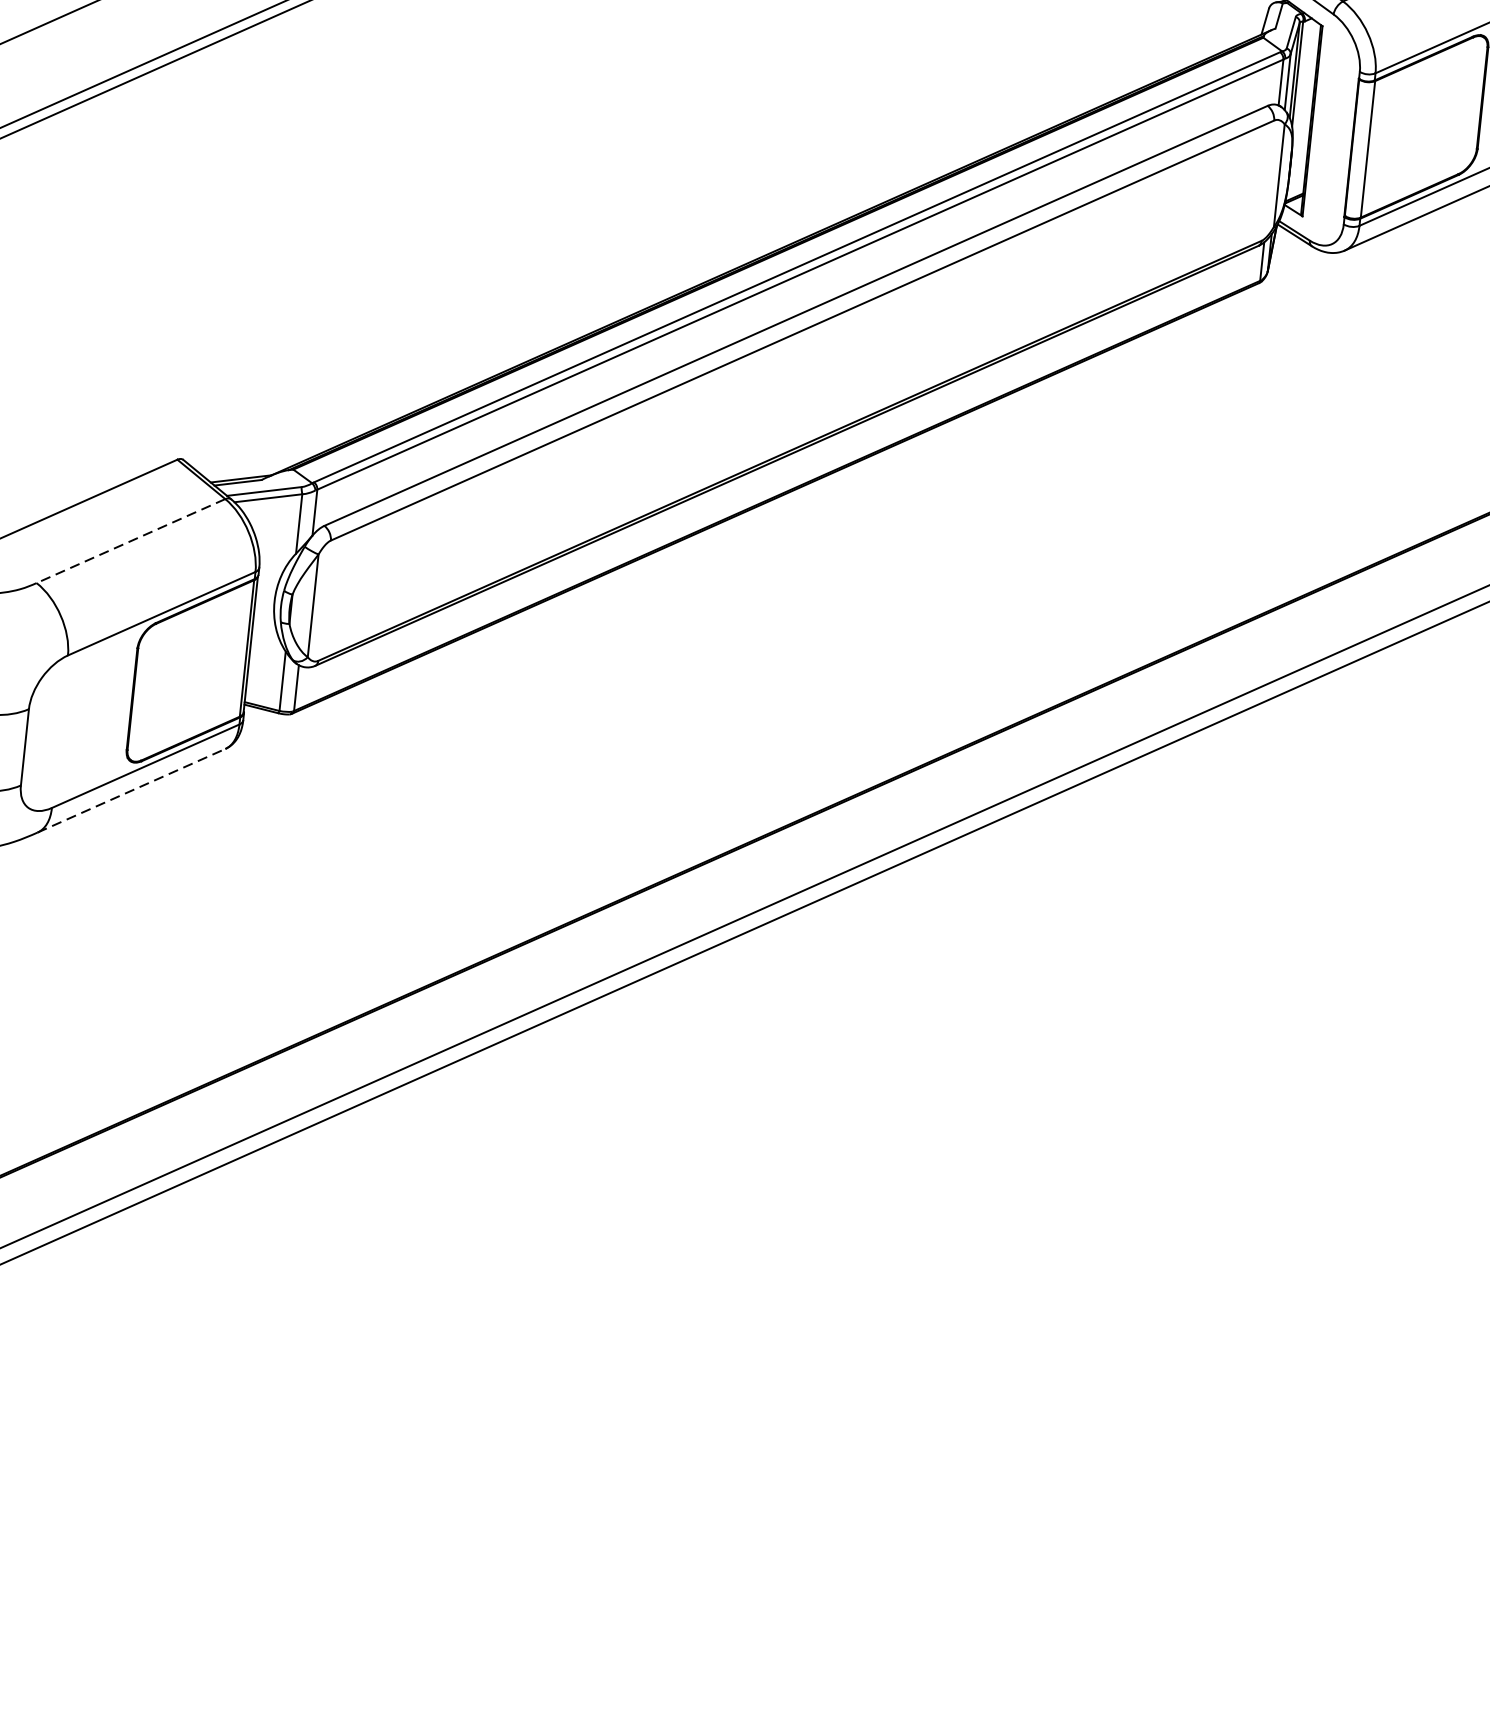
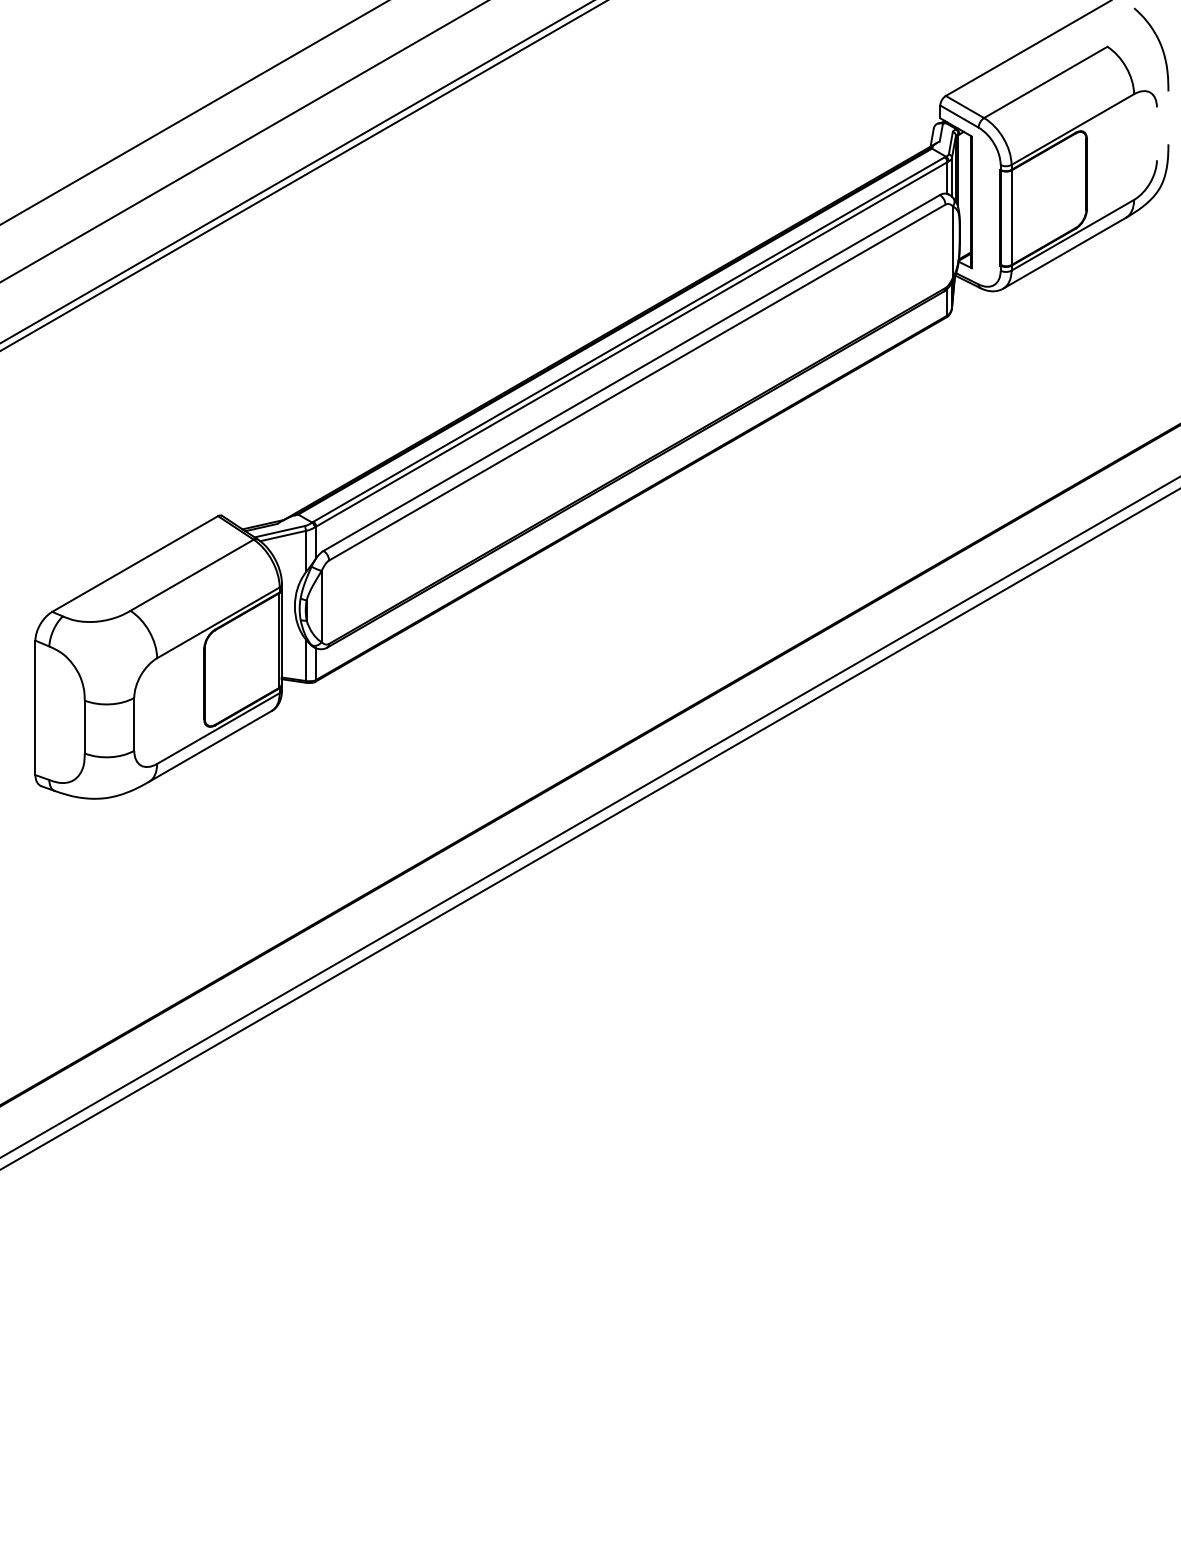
line: (130, 541) -> (191, 575), dashed -> solid
line: (131, 790) -> (210, 746), dashed -> solid

